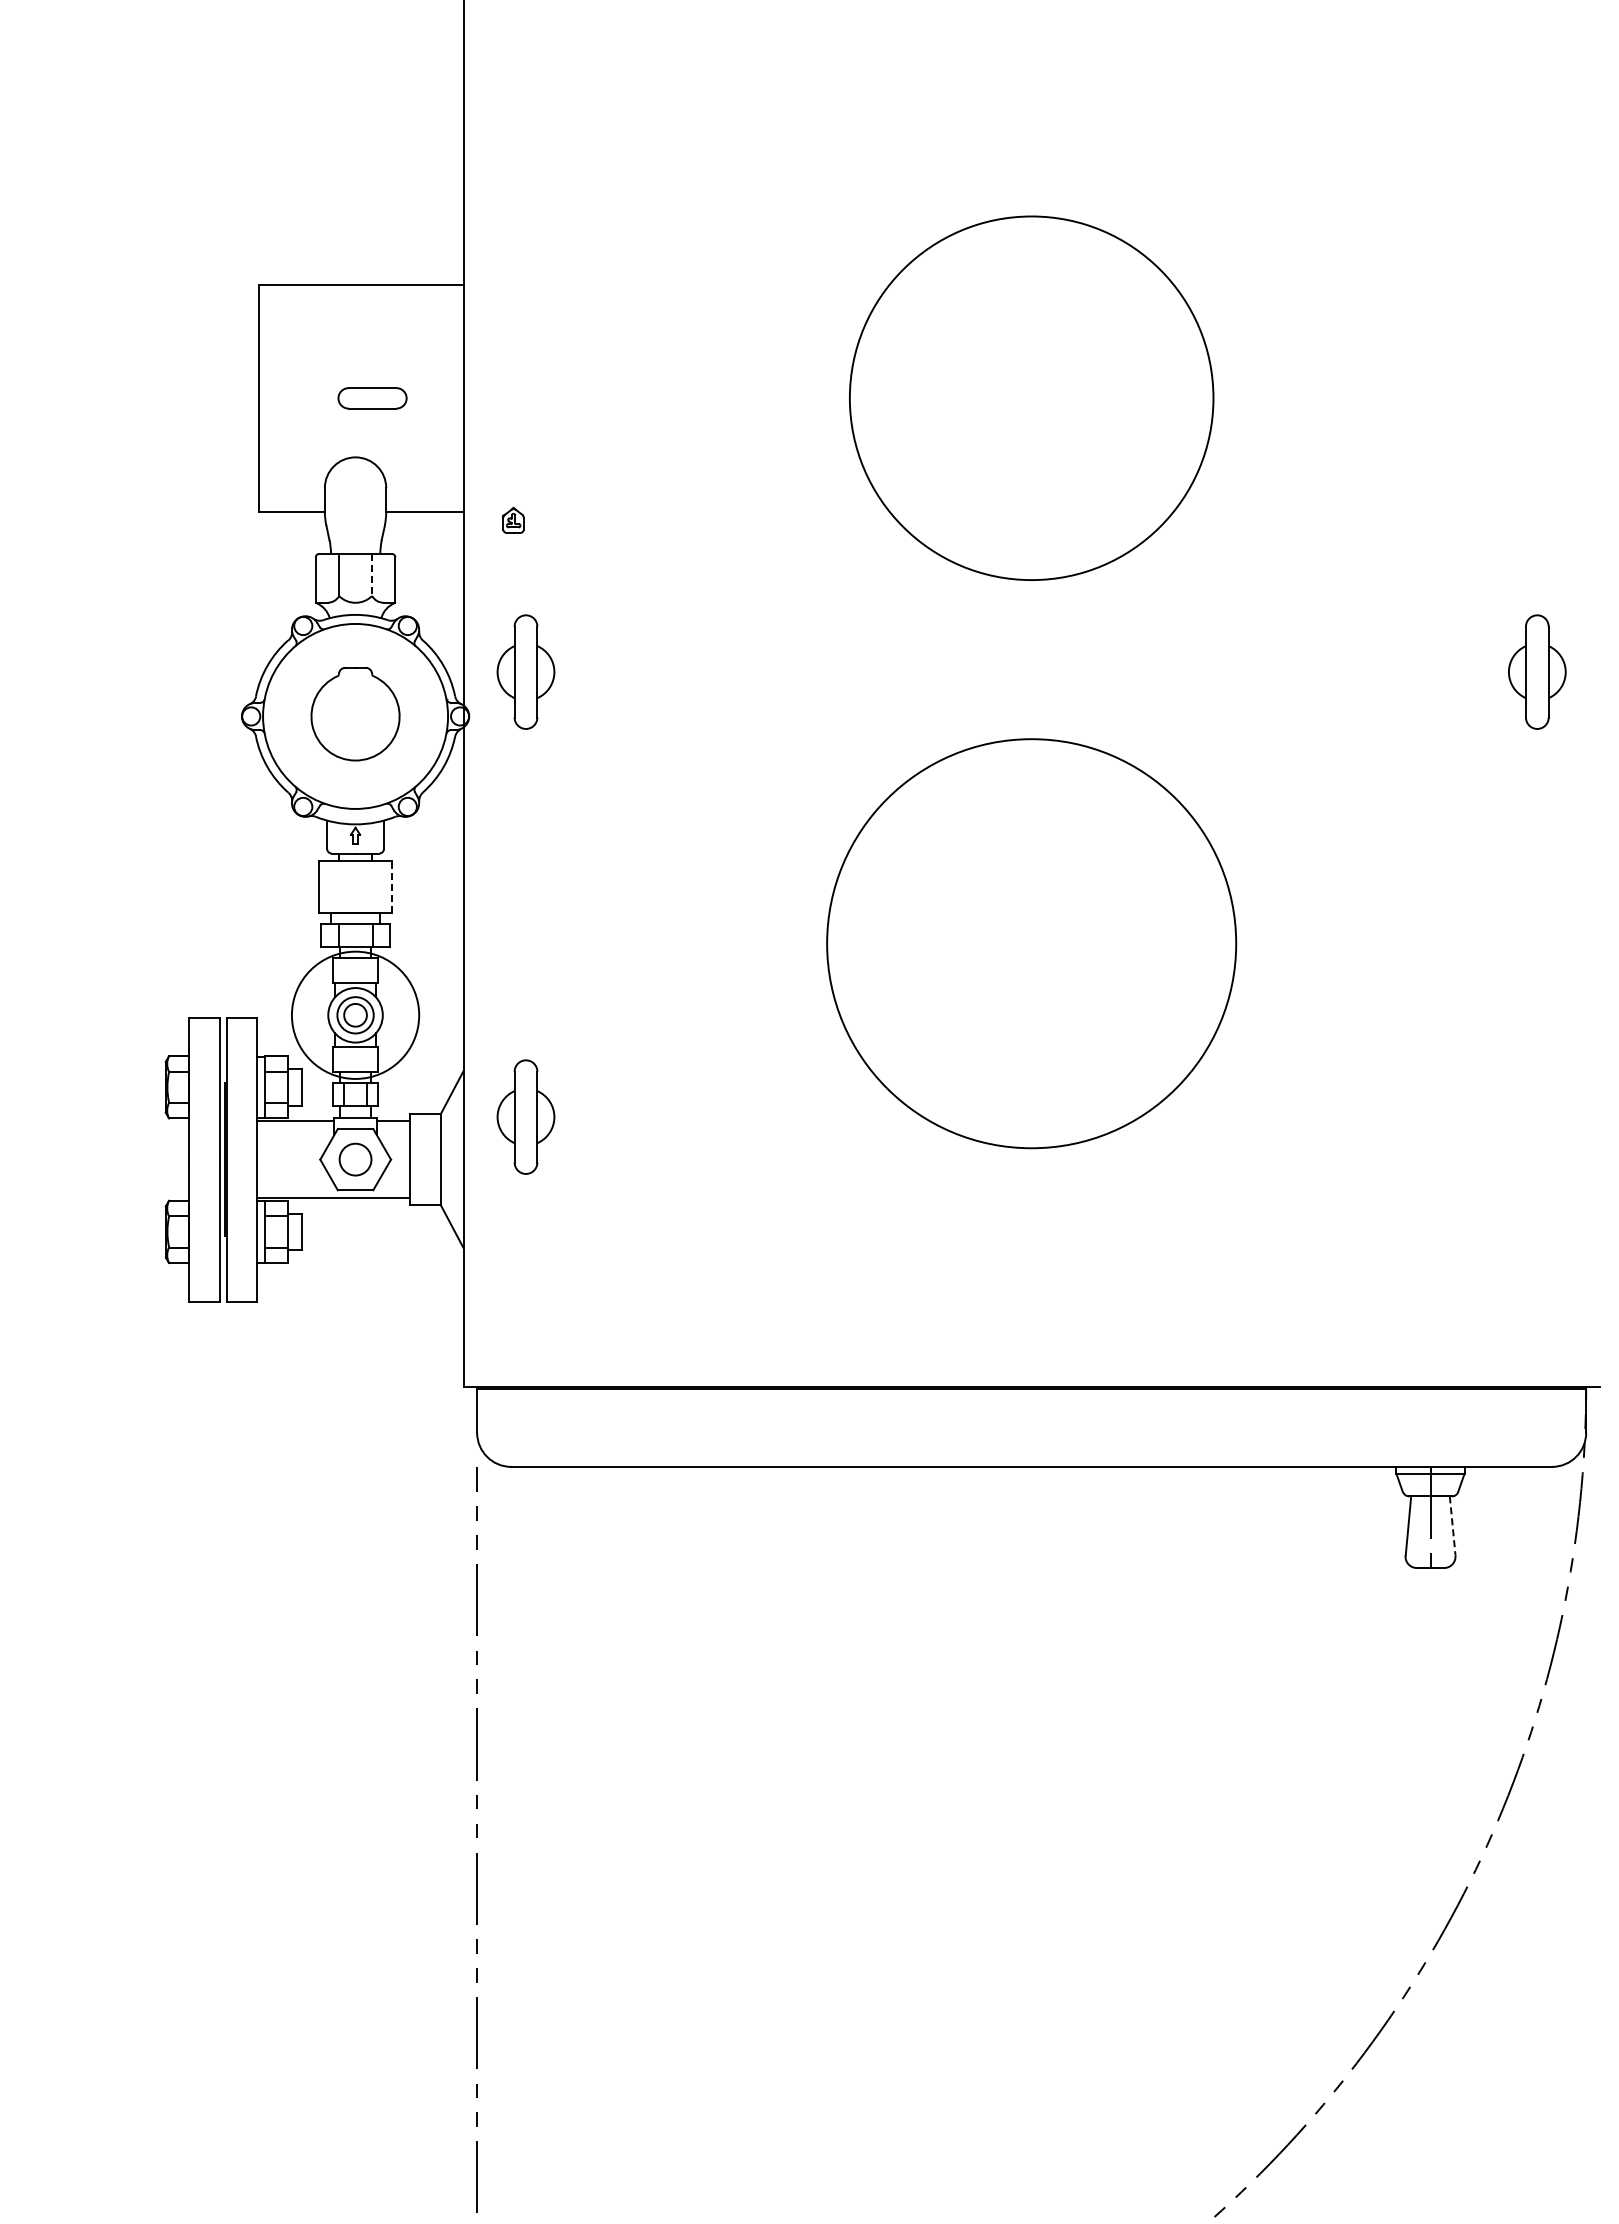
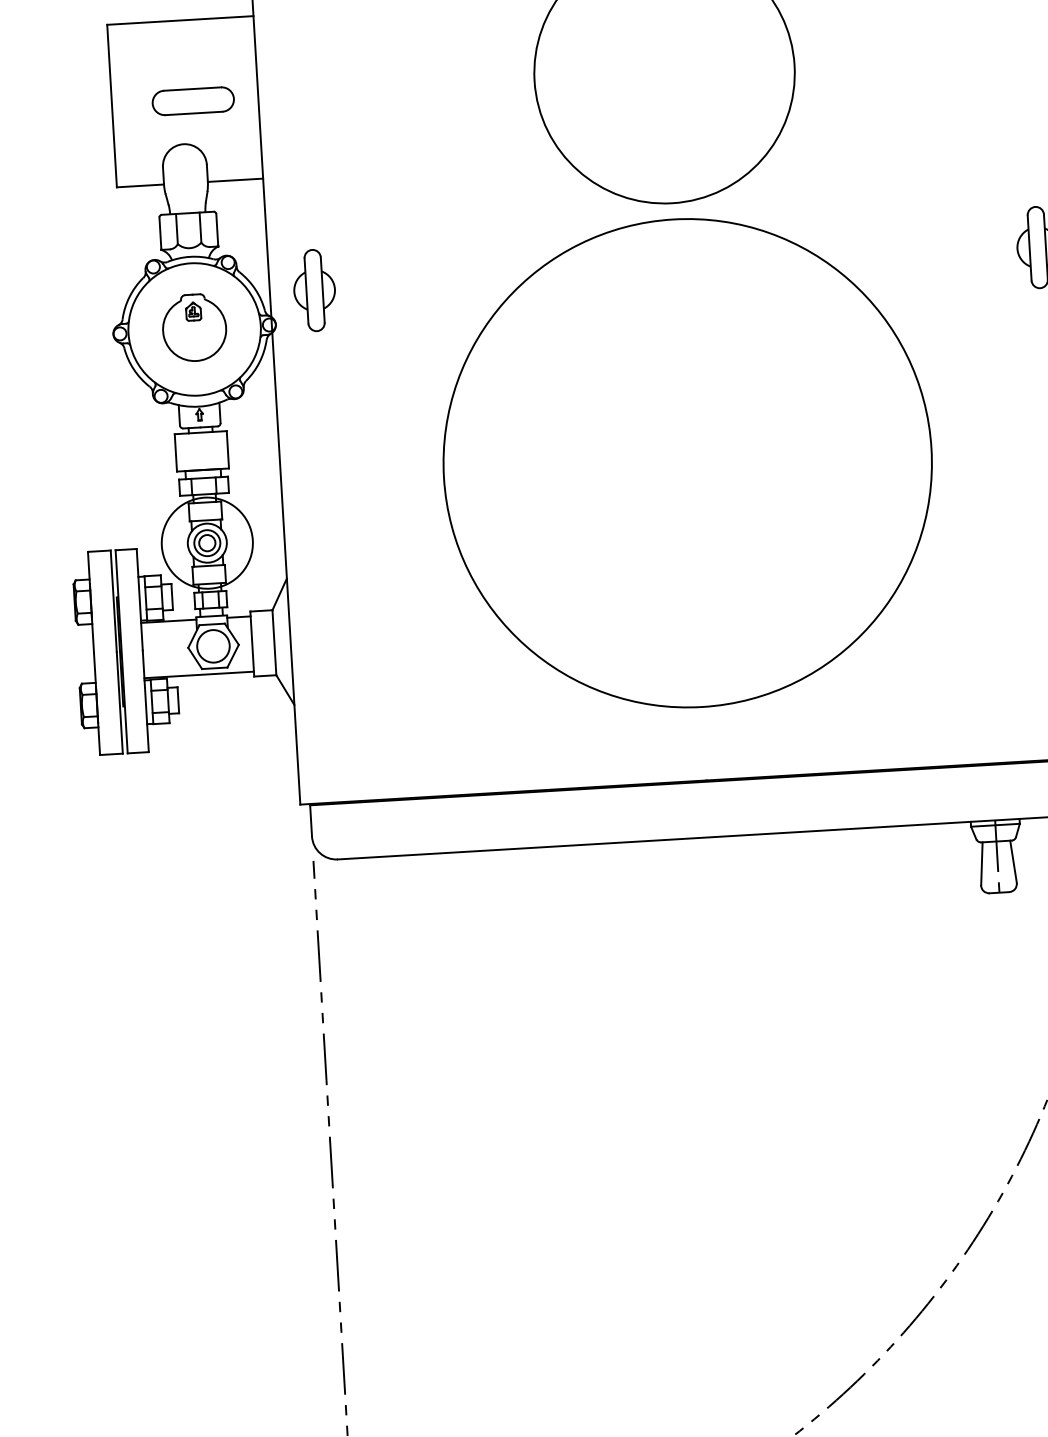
part: (372, 398) -> (193, 101), size x1.67
part: (513, 519) -> (193, 310), moved
line: (372, 575) -> (200, 227), dashed -> solid
line: (391, 886) -> (227, 449), dashed -> solid
circle: (1031, 943) -> (687, 463), size x1.67
part: (525, 1116) -> (333, 608), removed
circle: (355, 1159) -> (213, 646), size x1.43
line: (1452, 1525) -> (1013, 861), dashed -> solid

